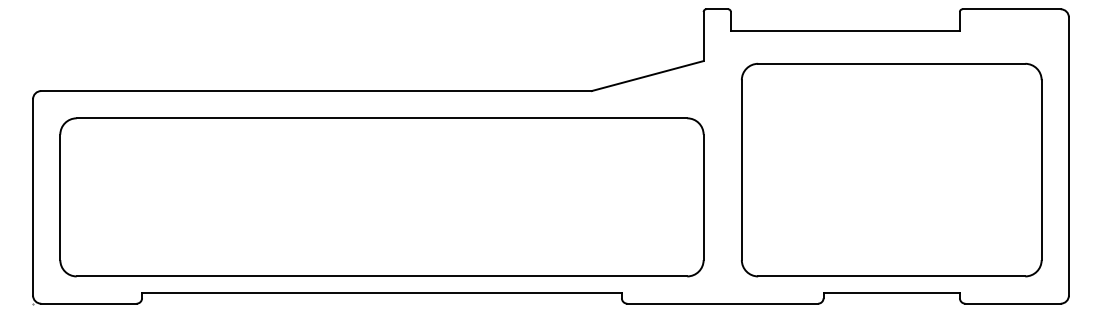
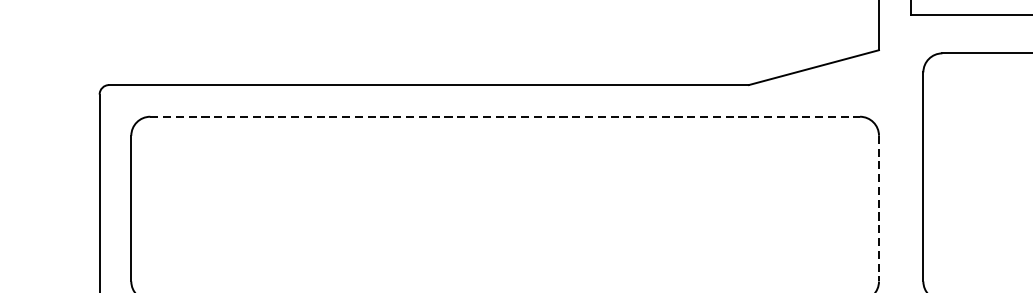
line: (382, 118) -> (505, 116), solid -> dashed
line: (703, 197) -> (878, 208), solid -> dashed

